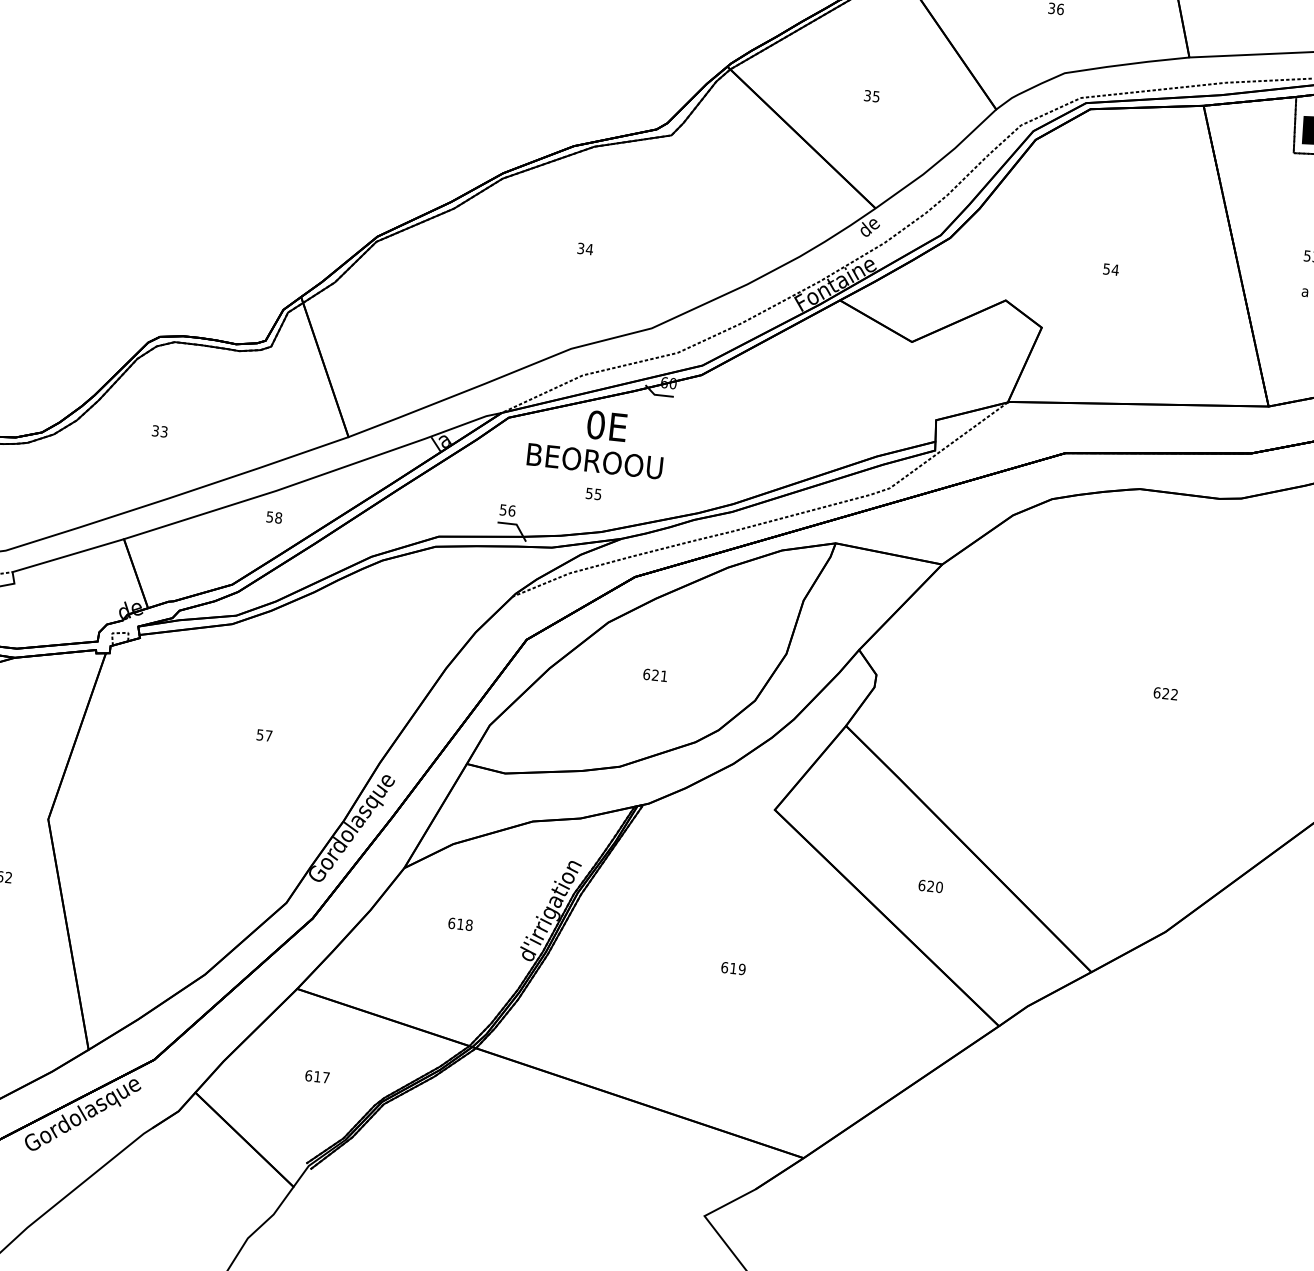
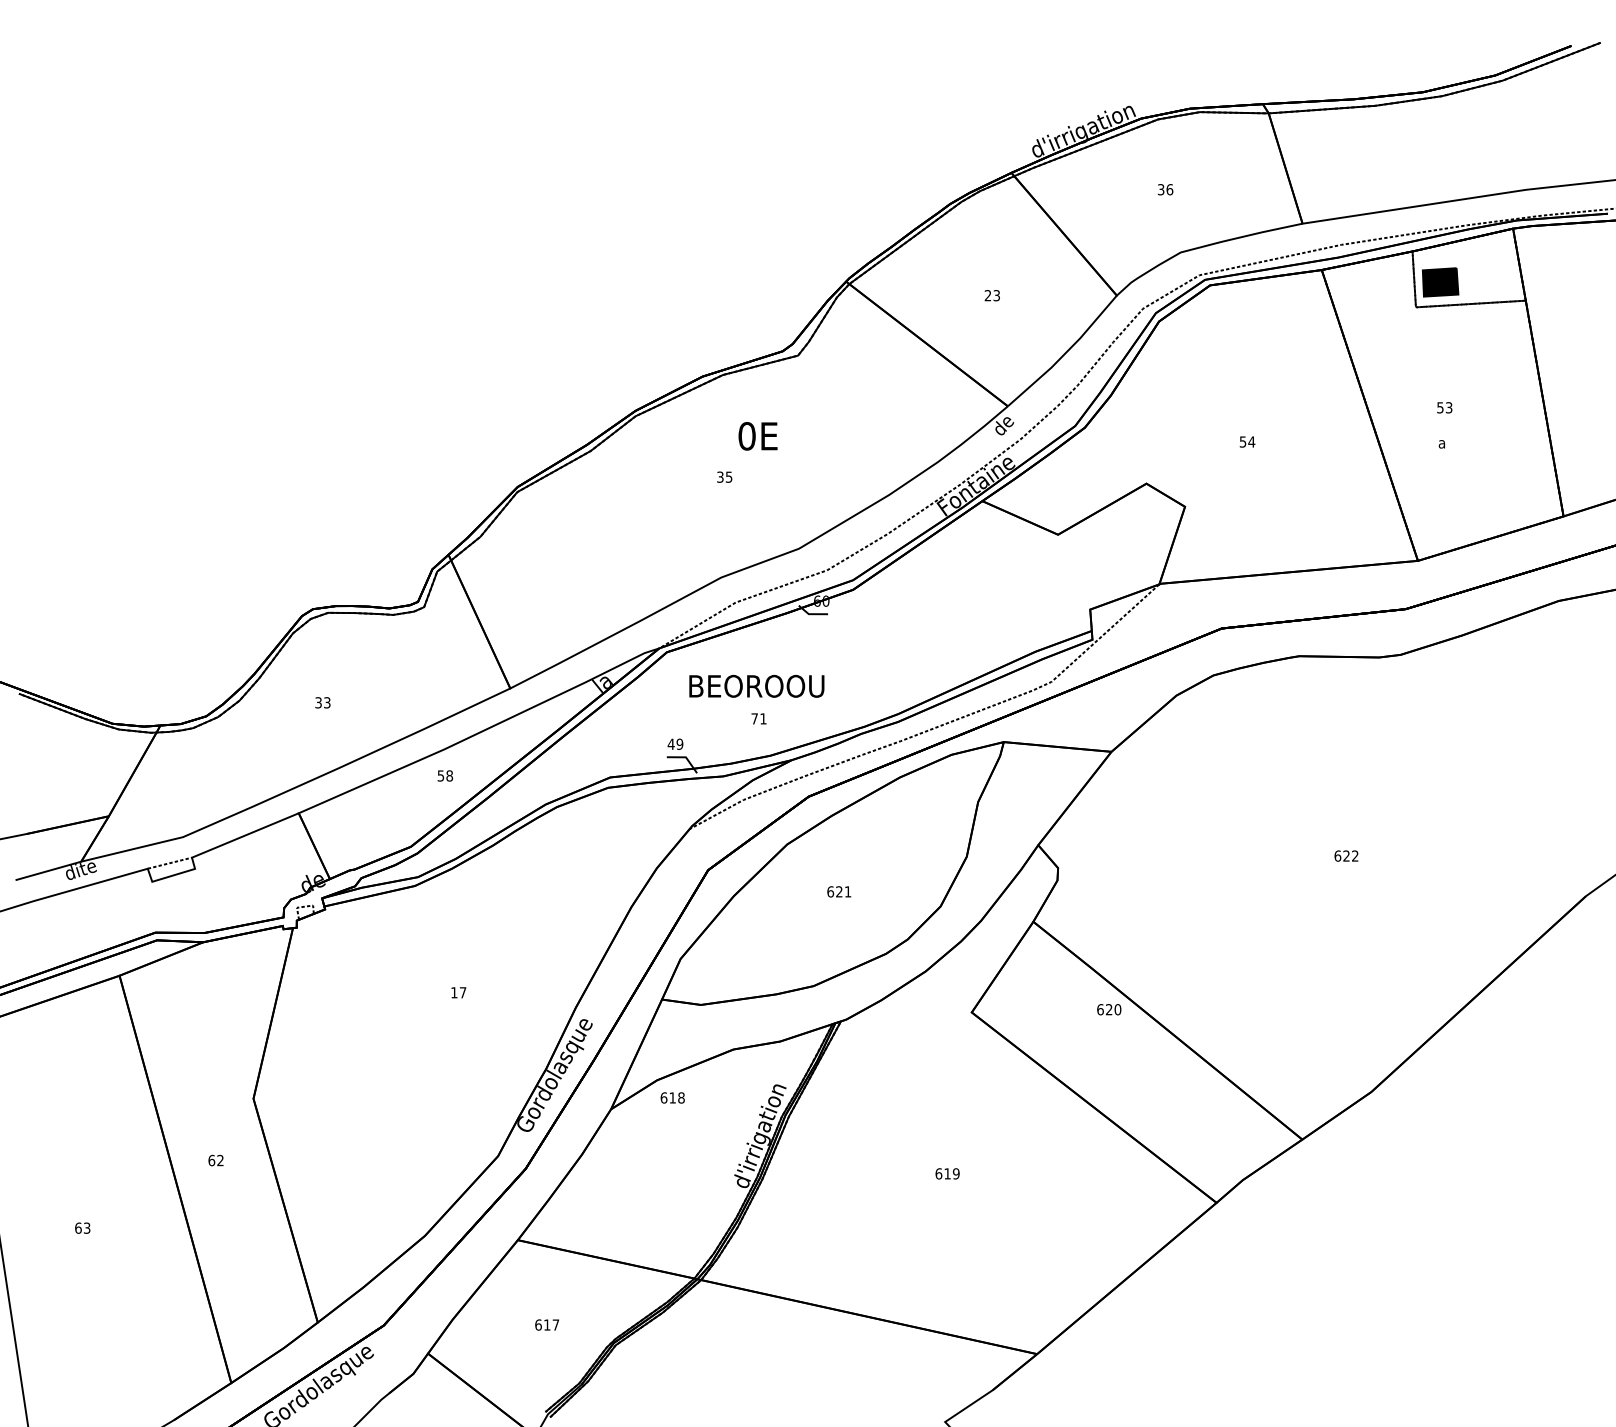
text: (871, 95) -> (991, 295), 35 -> 23
text: (589, 248) -> (728, 476), 34 -> 35
text: (606, 426) -> (757, 436), moved
text: (593, 493) -> (758, 718), 55 -> 71
text: (507, 509) -> (675, 743), 56 -> 49
text: (260, 734) -> (454, 992), 57 -> 17
text: (931, 886) -> (1109, 1009), moved
text: (460, 923) -> (672, 1097), moved

